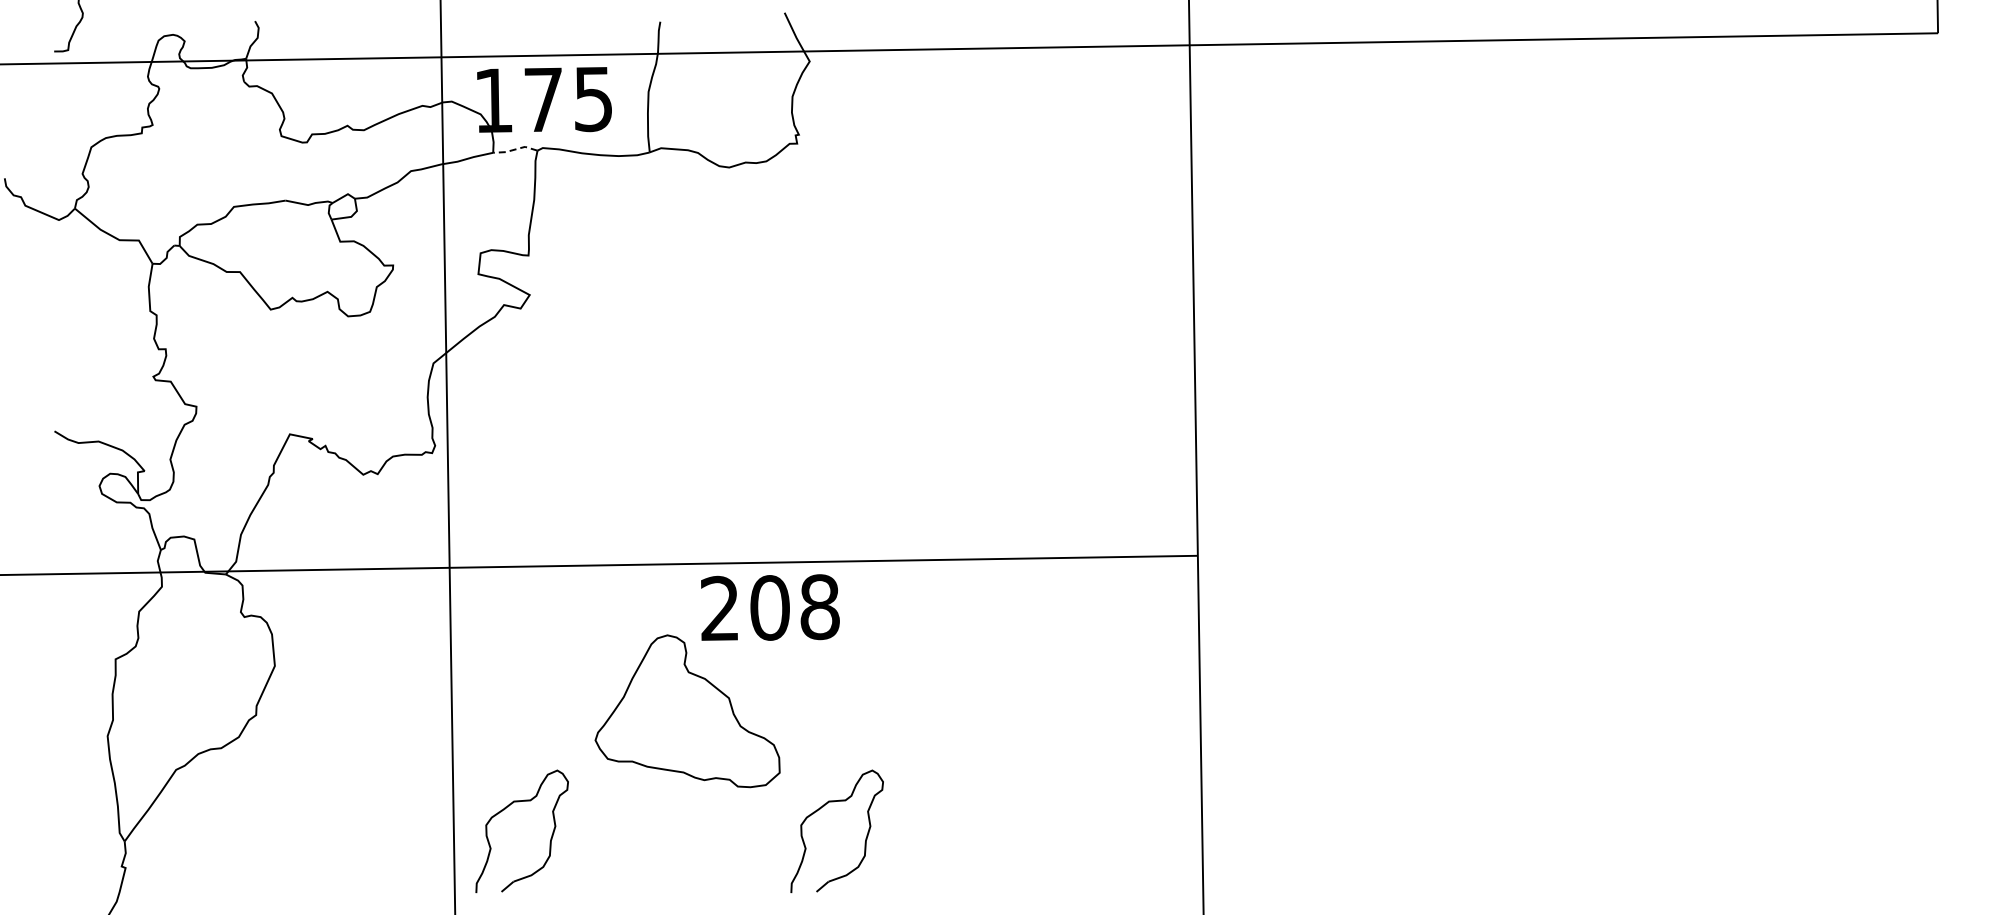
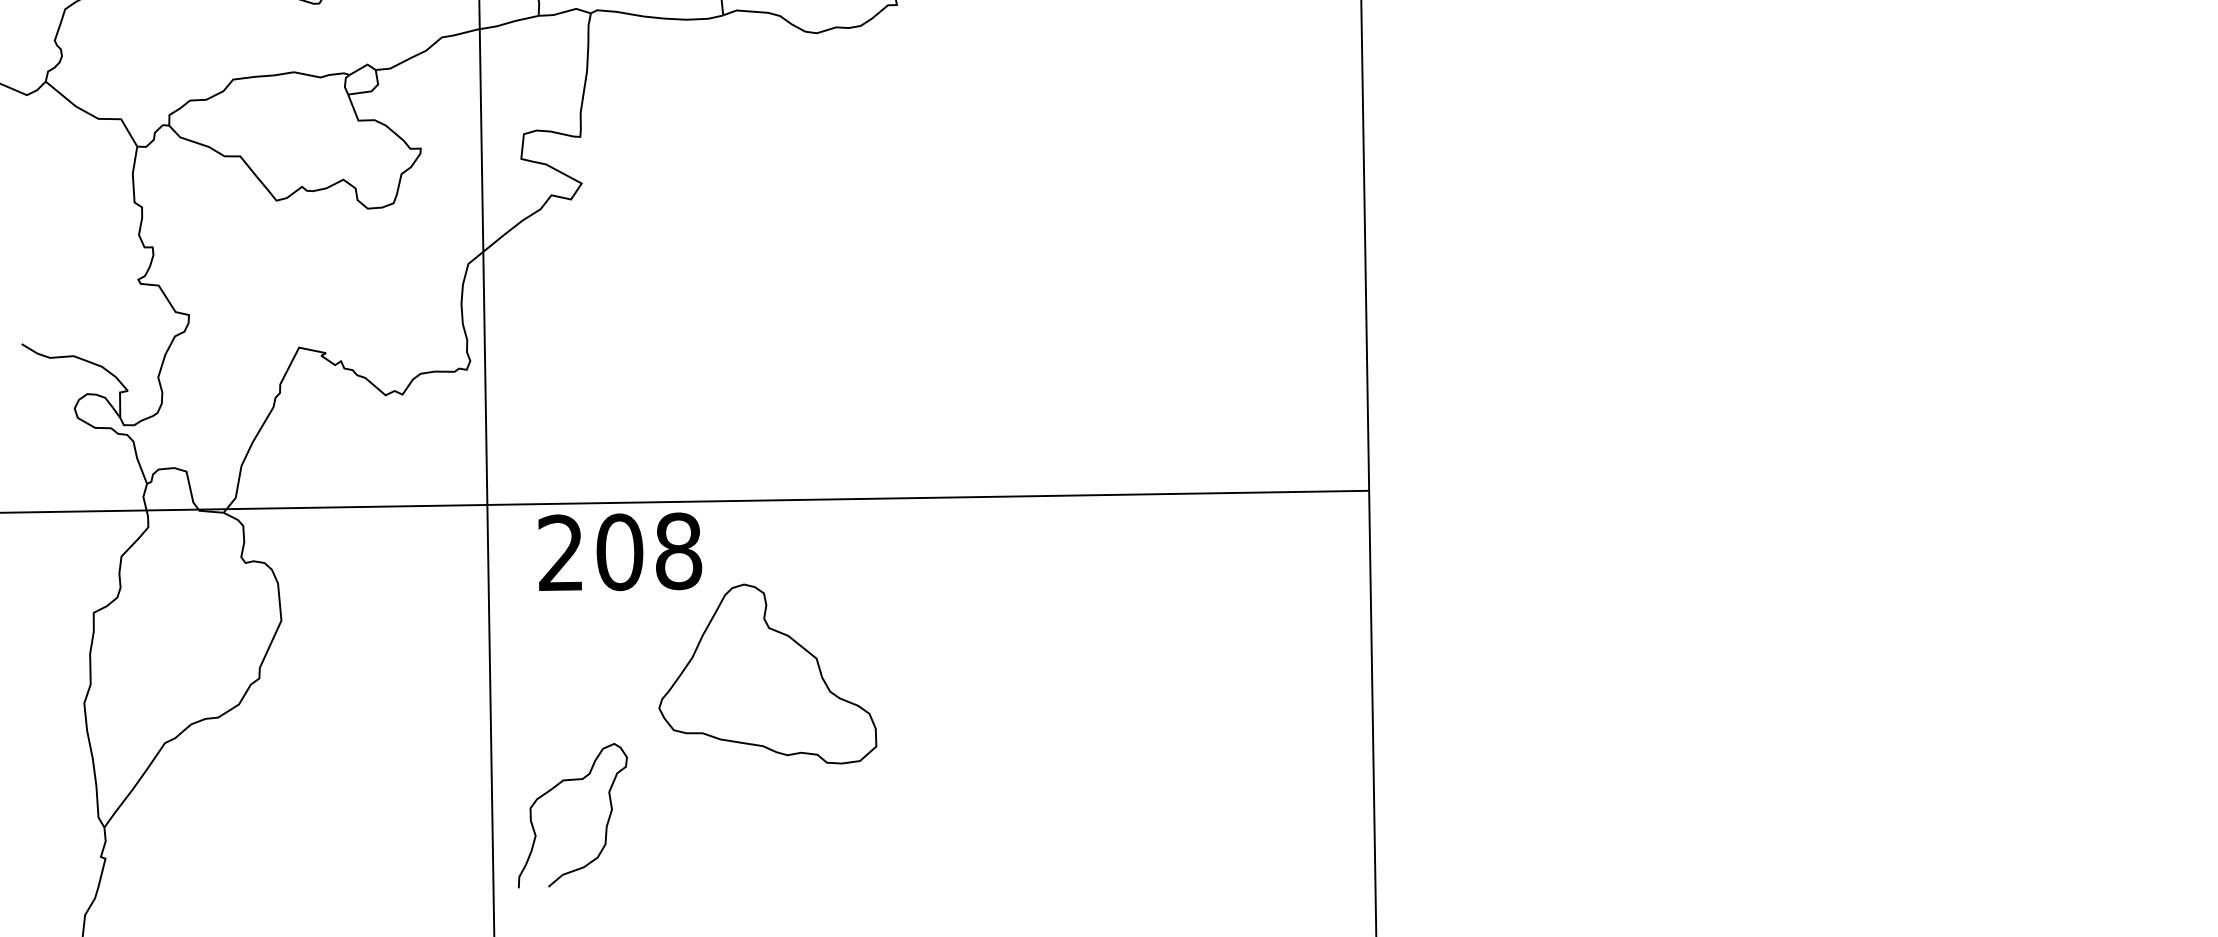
line: (515, 149) -> (564, 11), dashed -> solid
text: (770, 607) -> (620, 551), moved
part: (819, 810) -> (923, 790), removed

